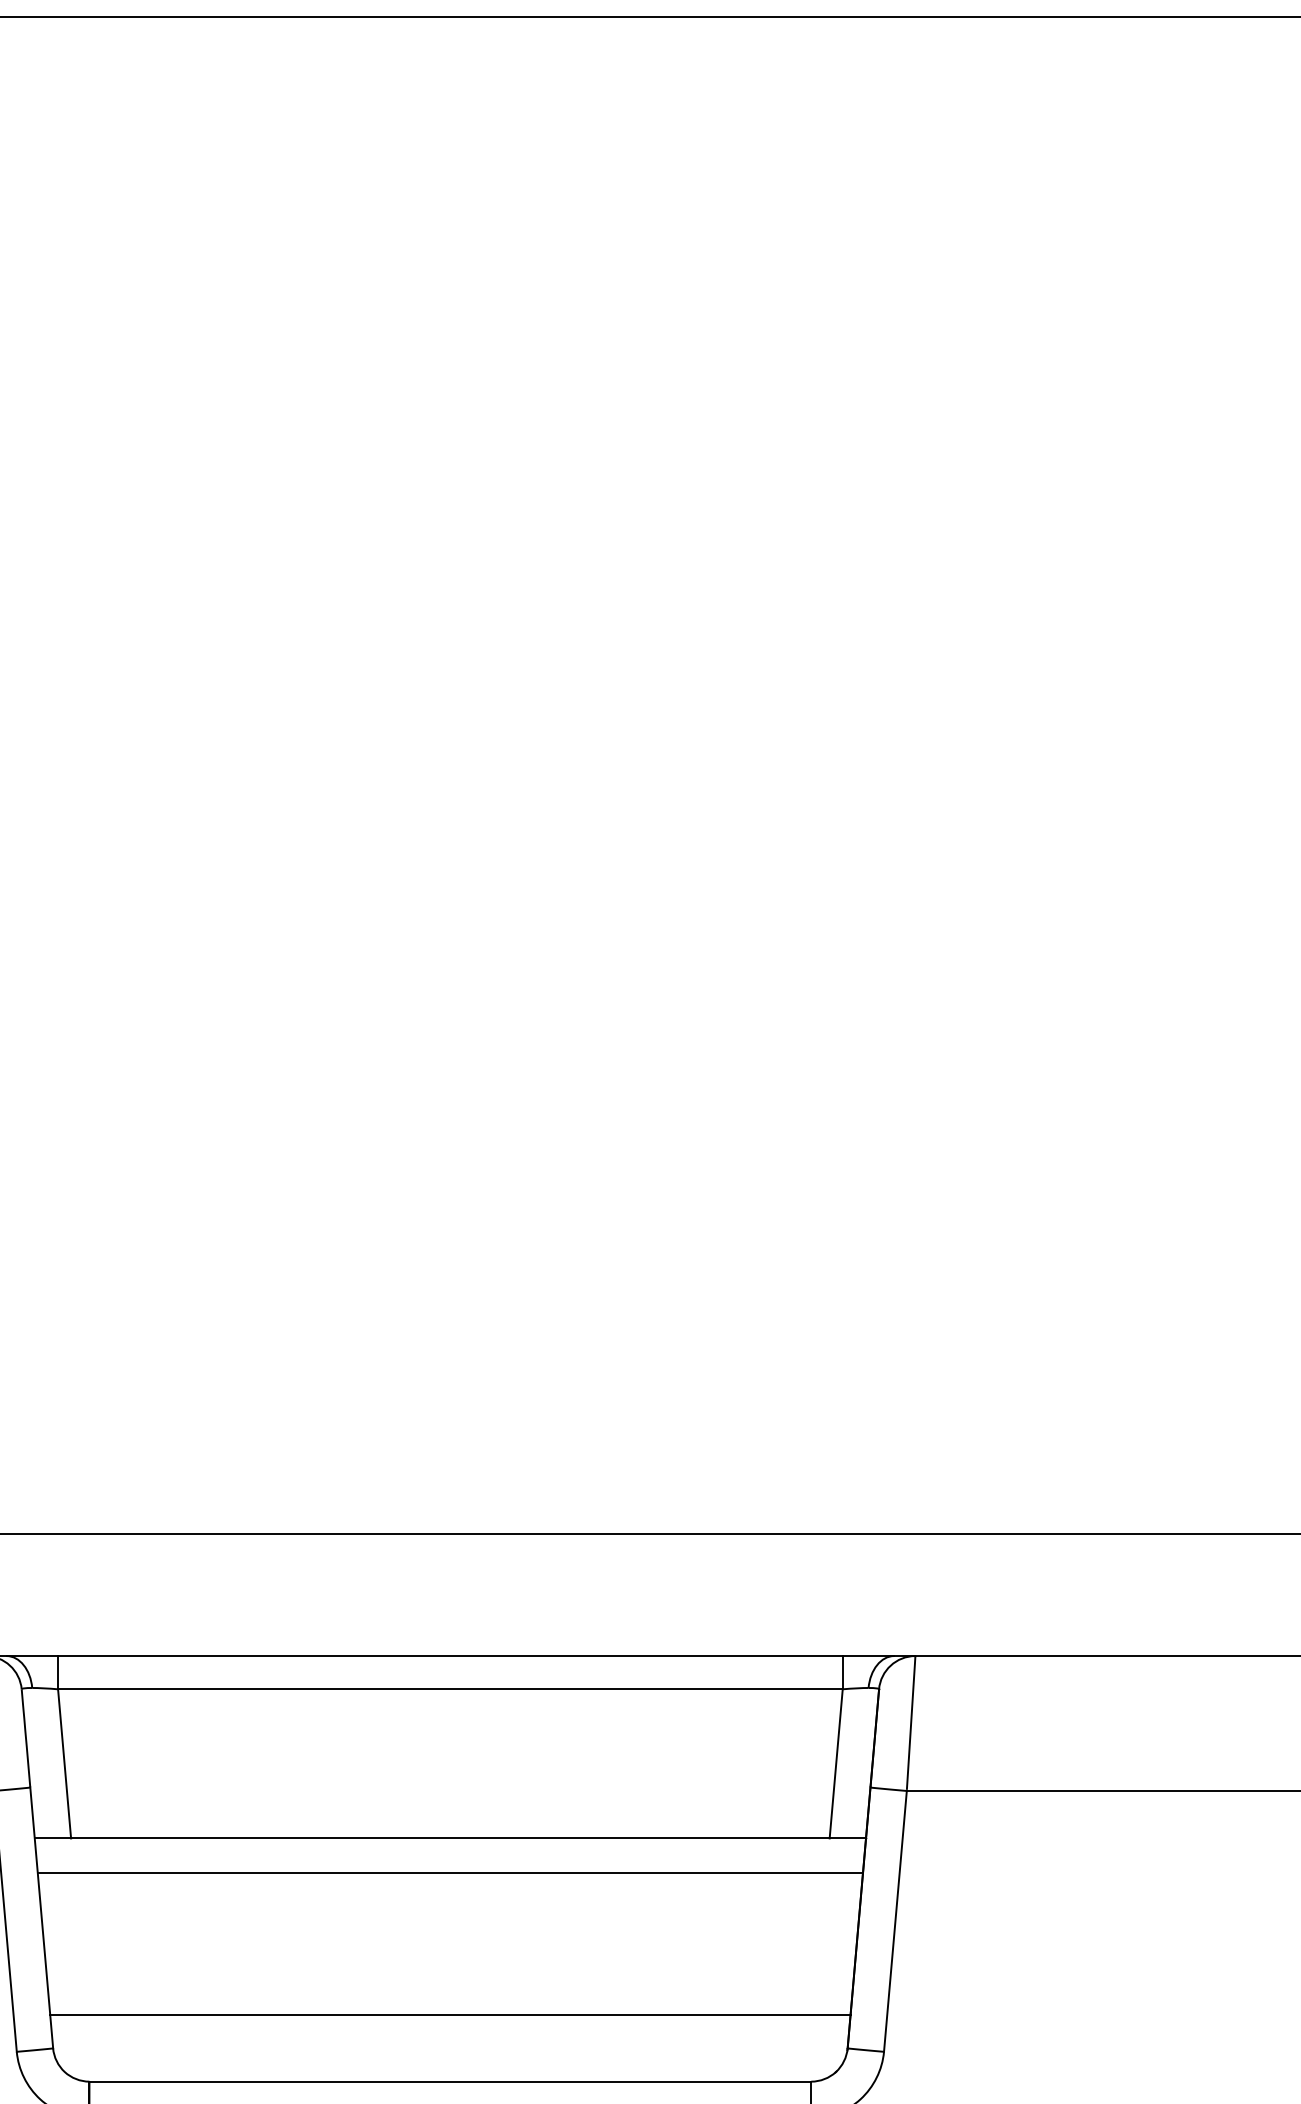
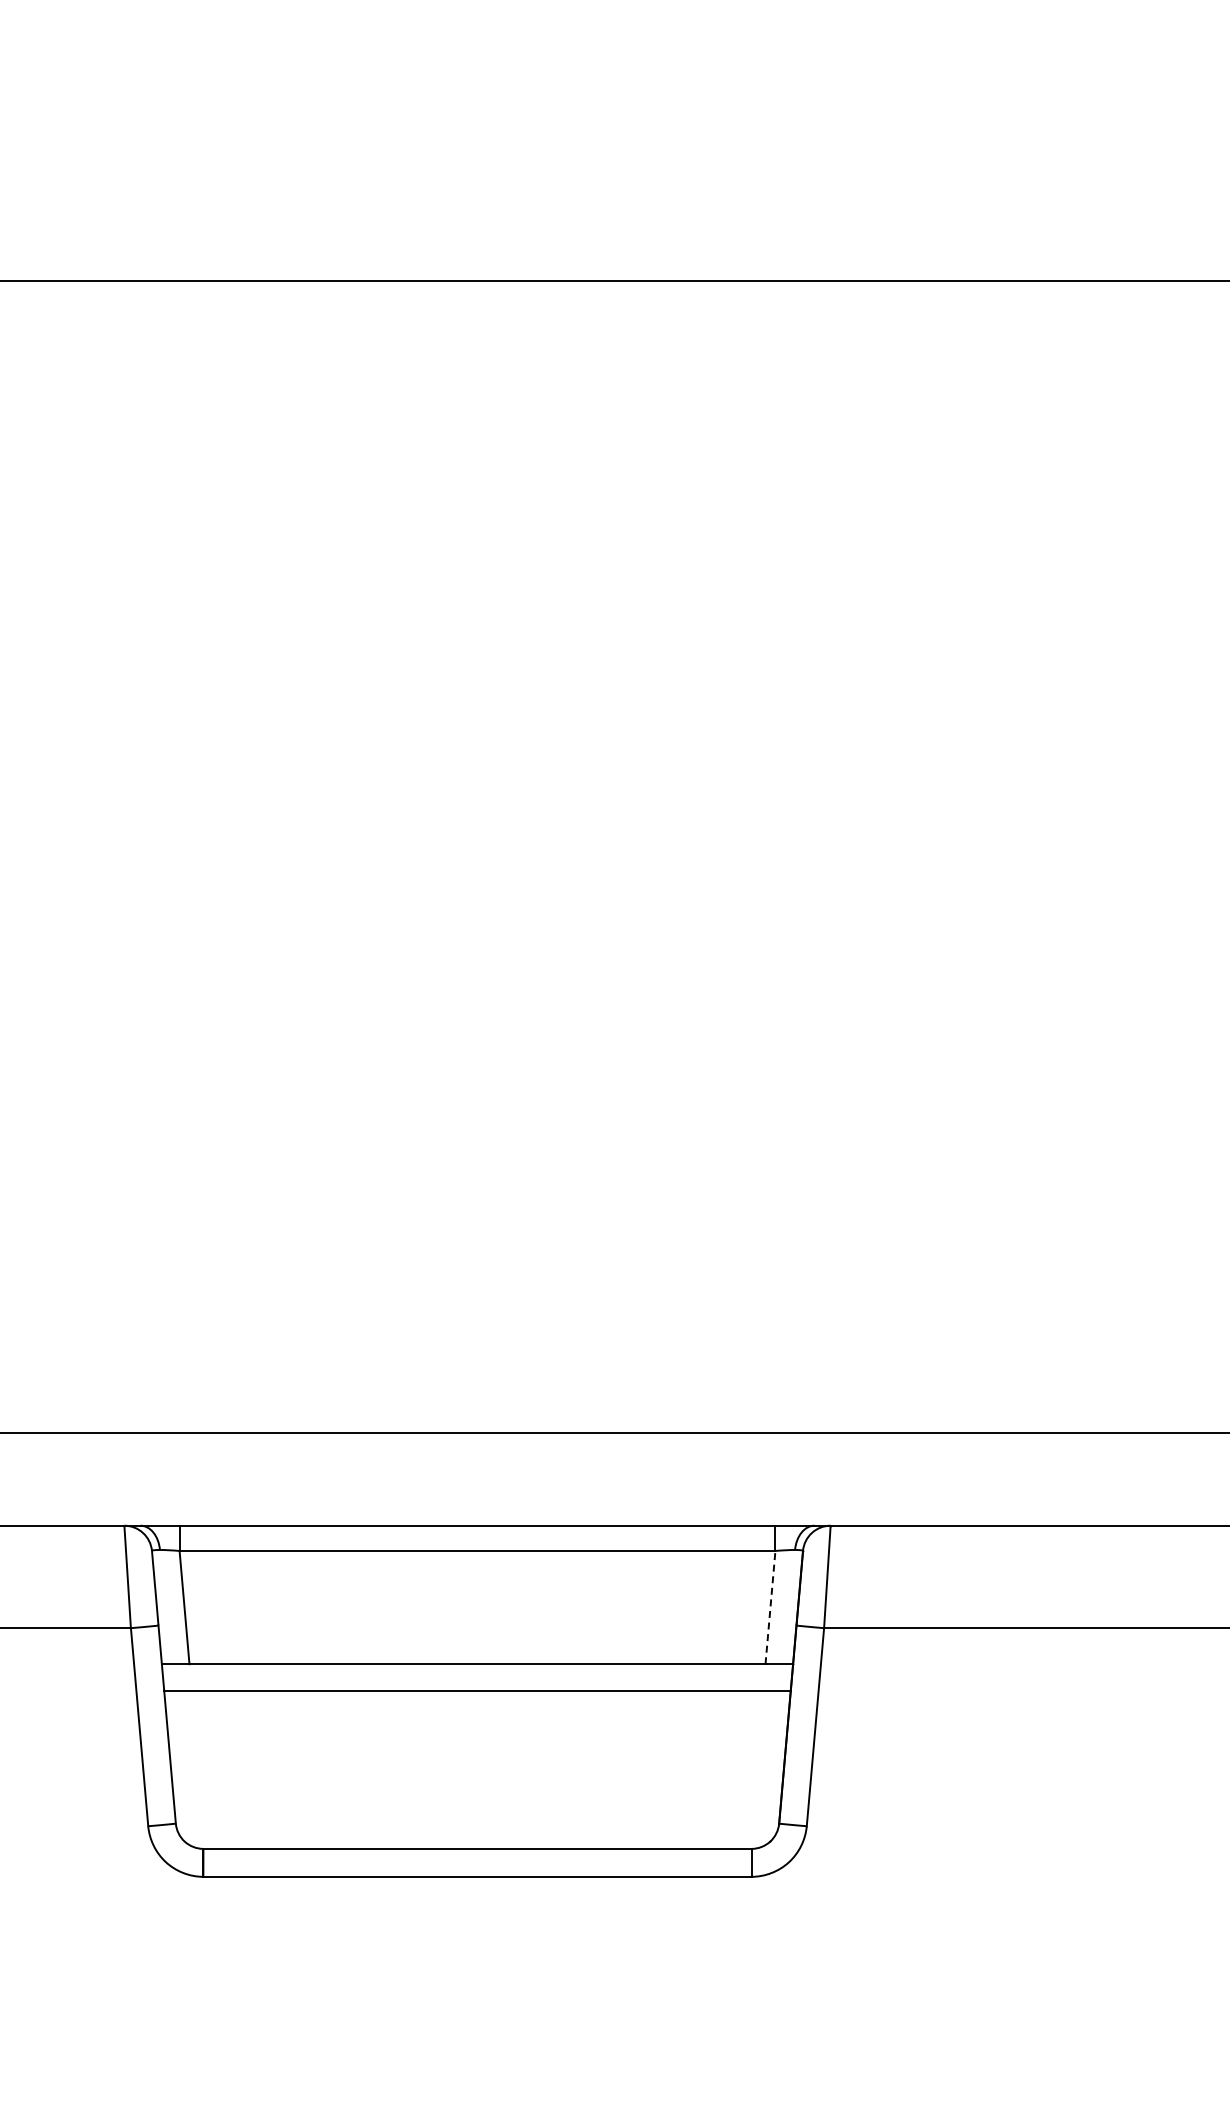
line: (836, 1763) -> (770, 1607), solid -> dashed
line: (450, 2013) -> (477, 1797), removed

